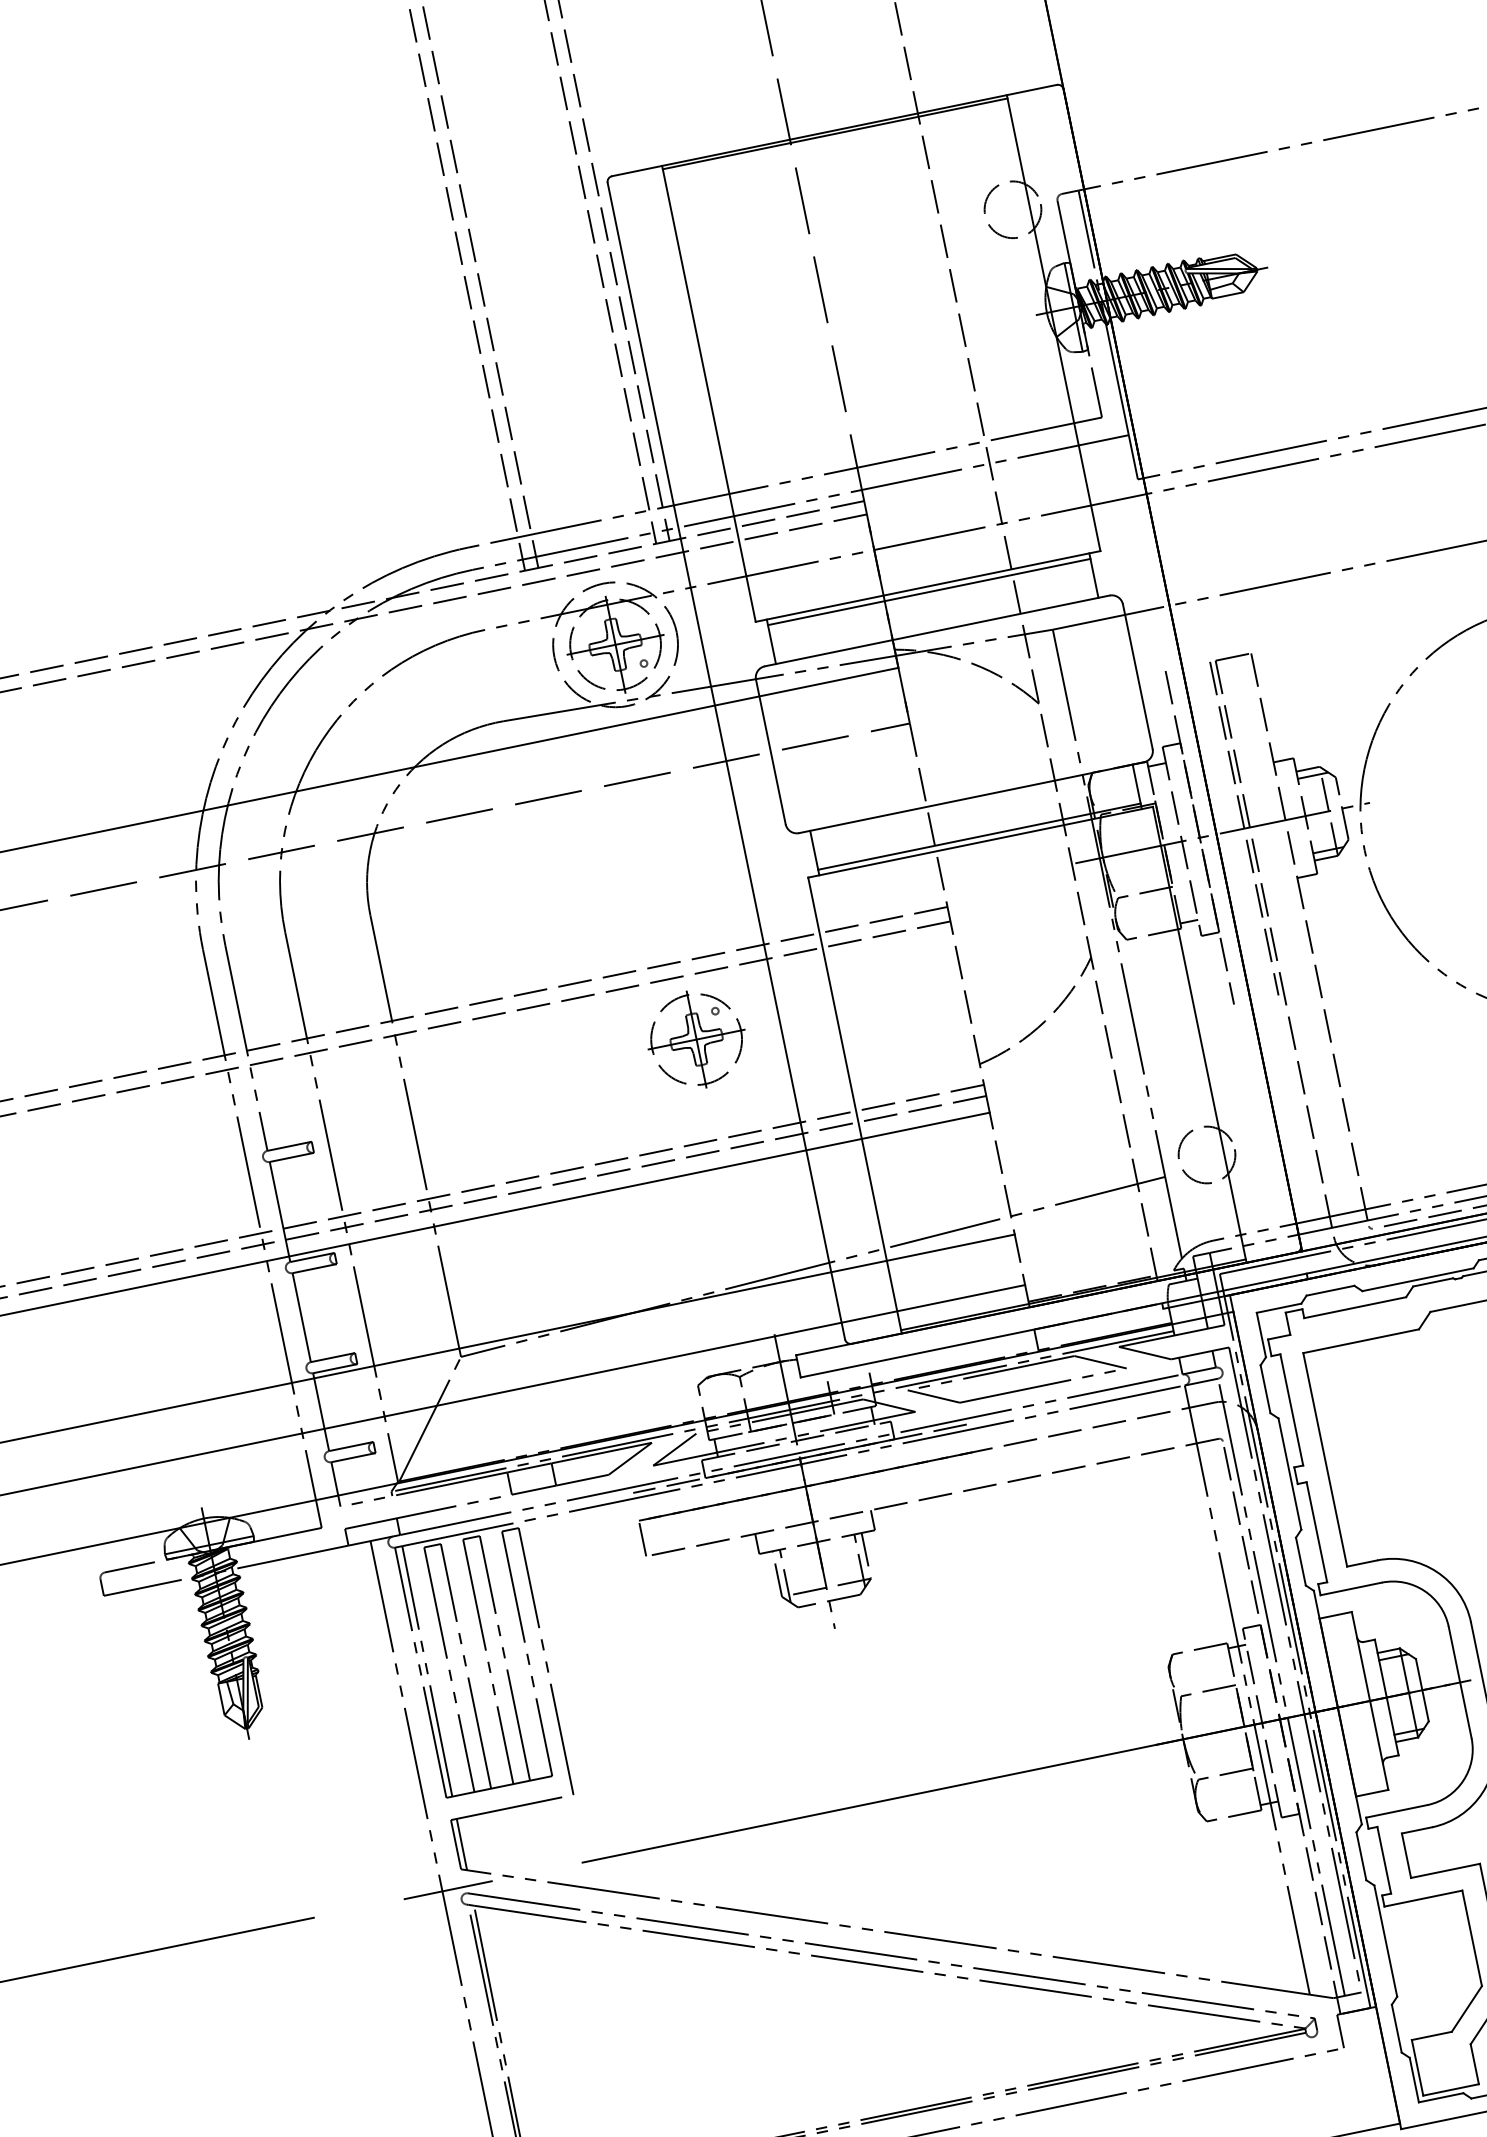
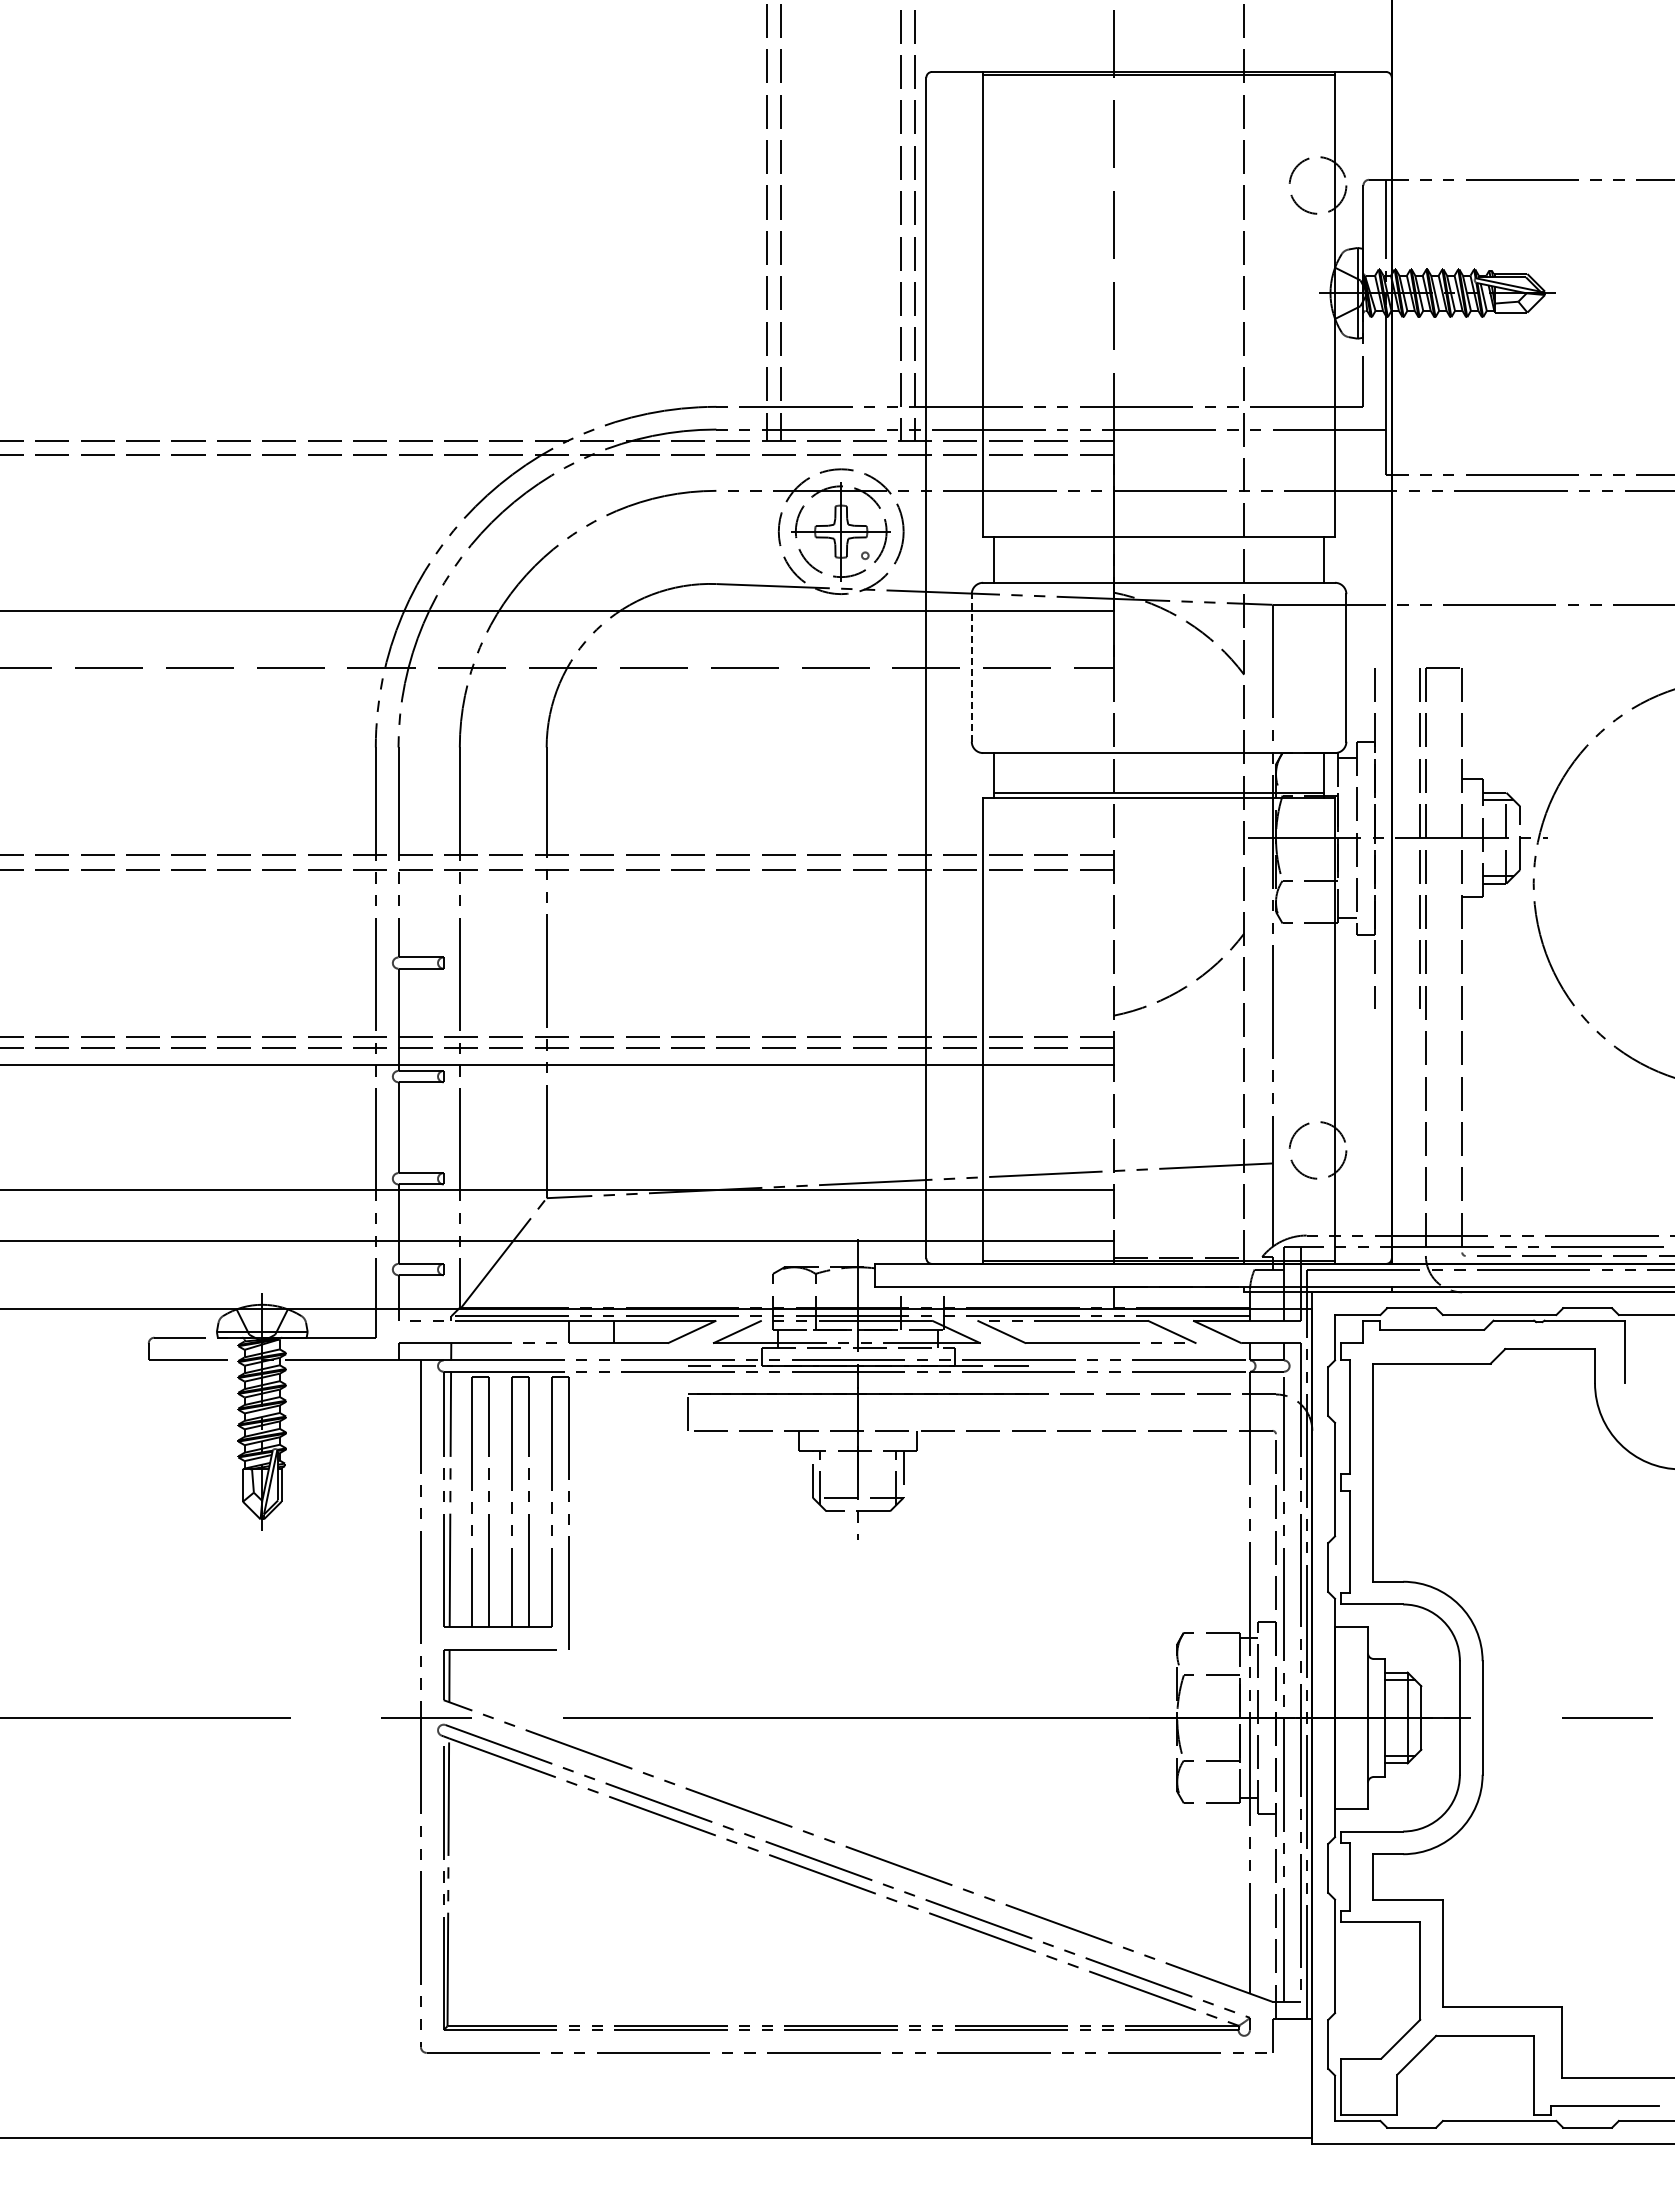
line: (928, 592) -> (1158, 543), removed
line: (770, 751) -> (971, 667), solid -> dashed
part: (695, 1039) -> (840, 934), removed

